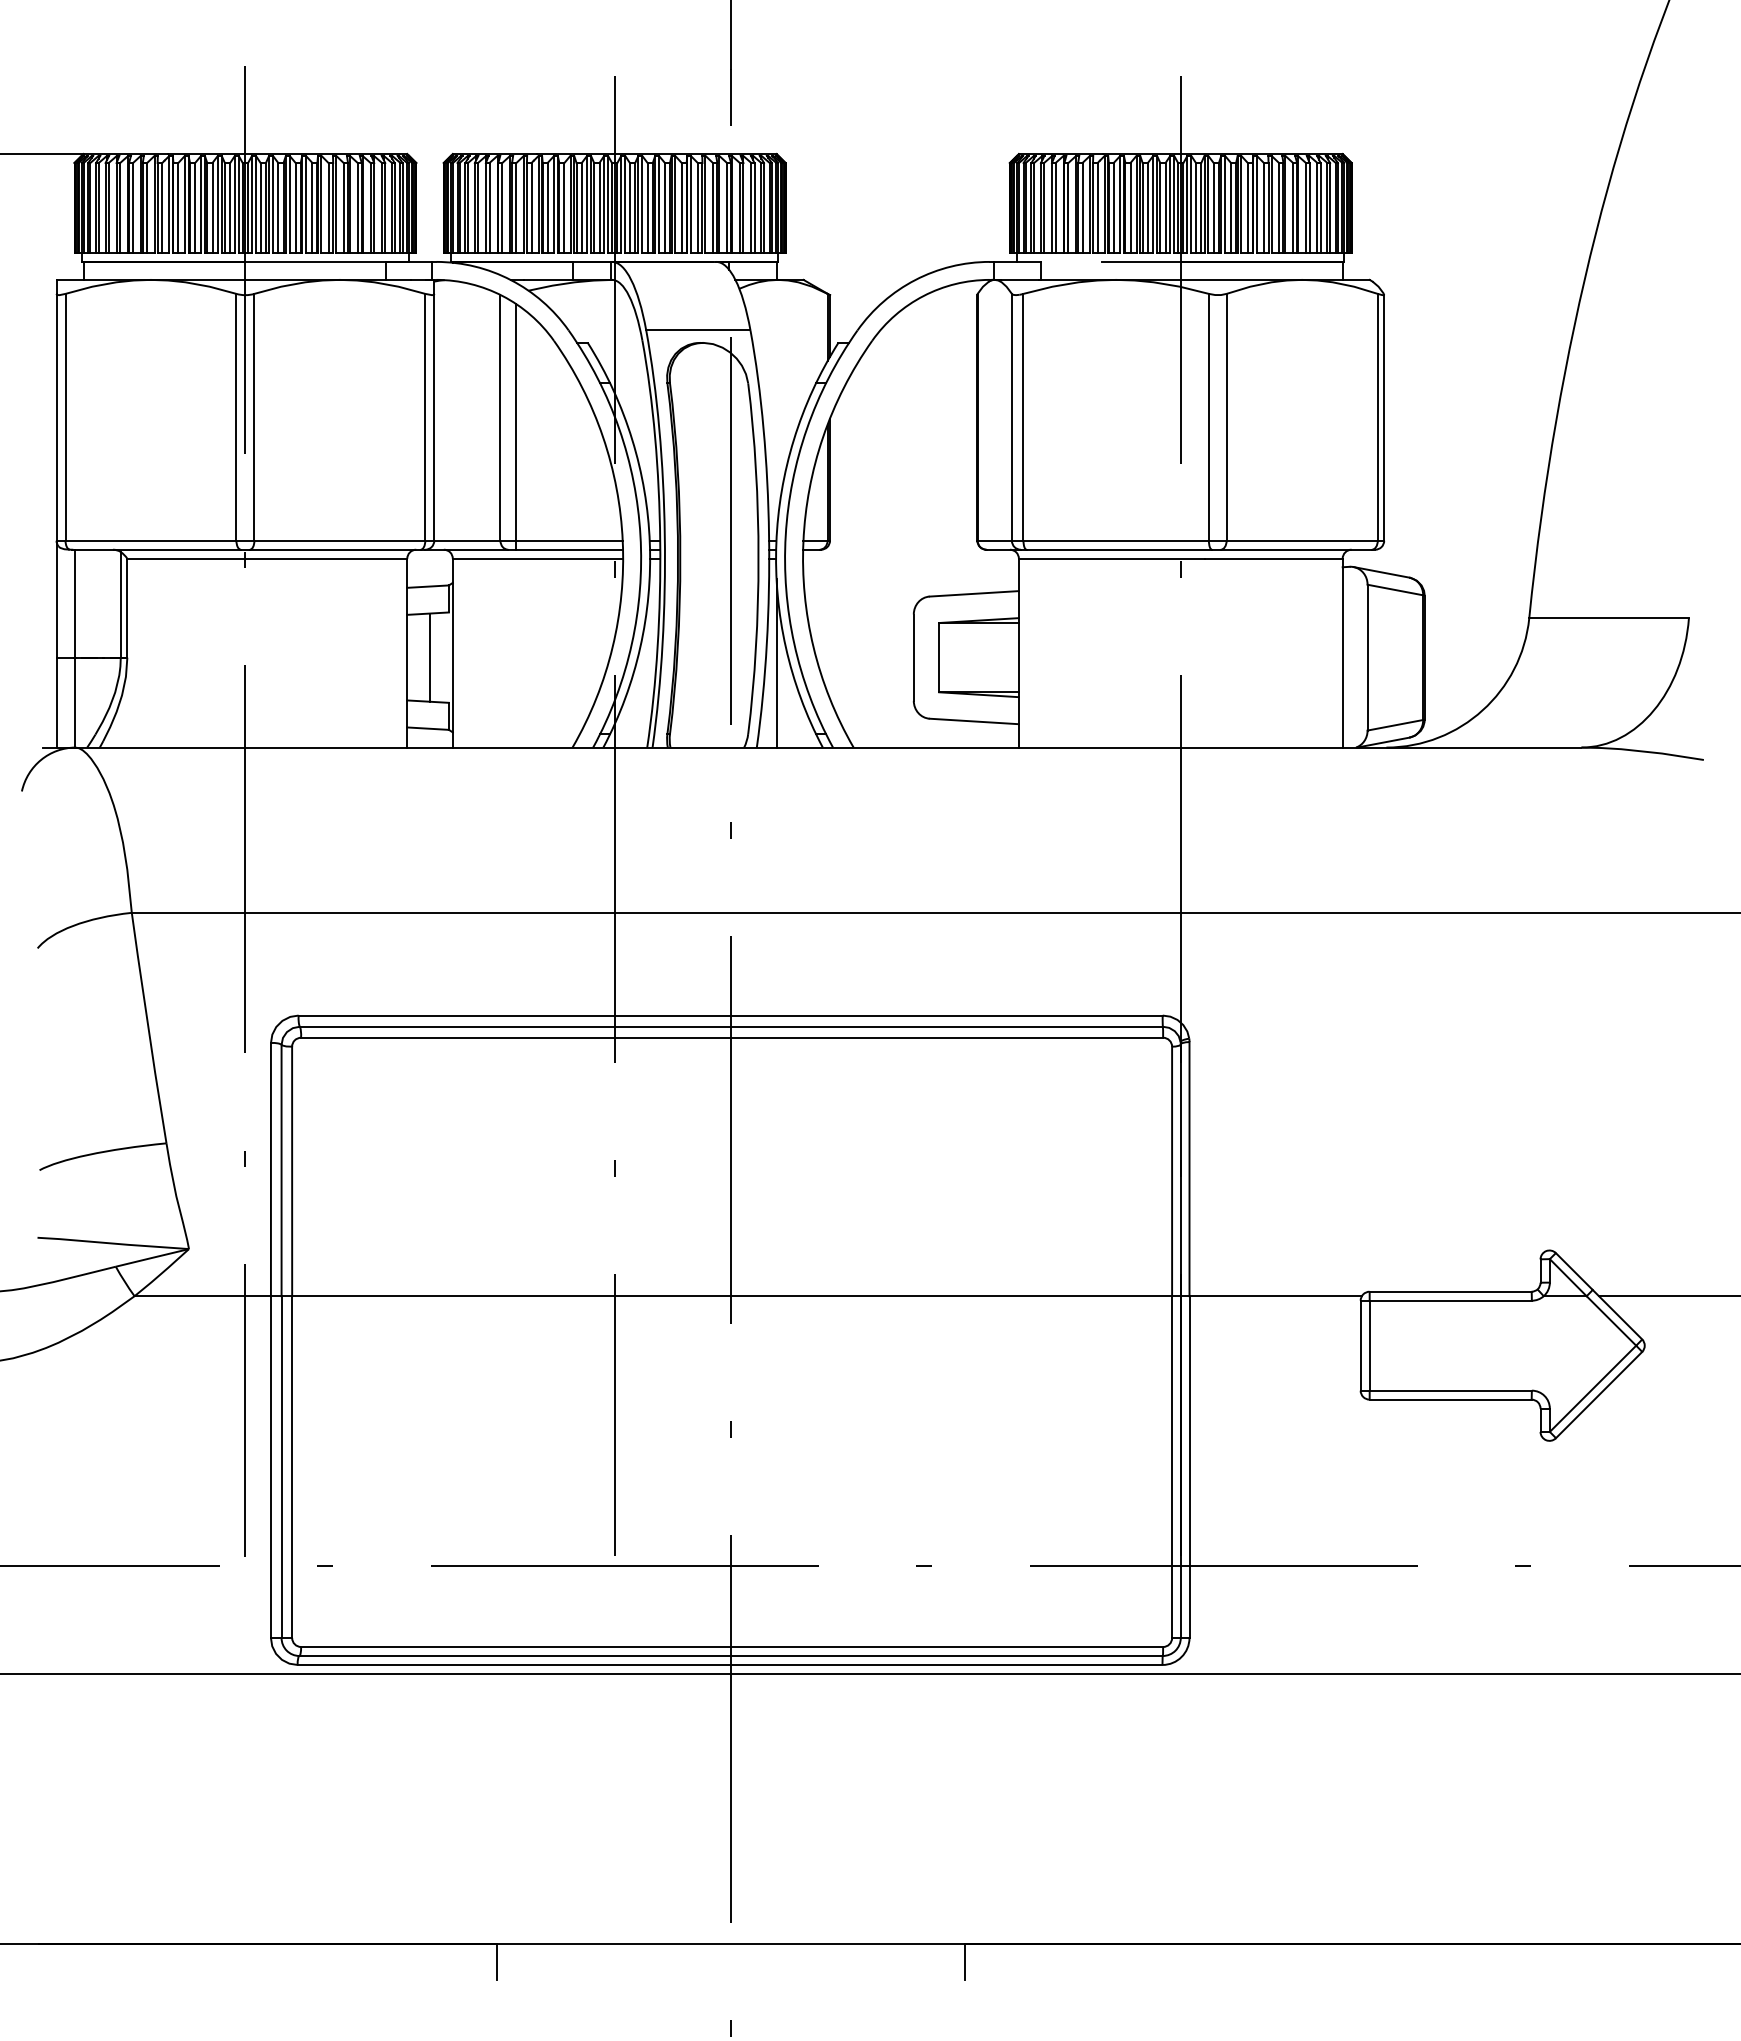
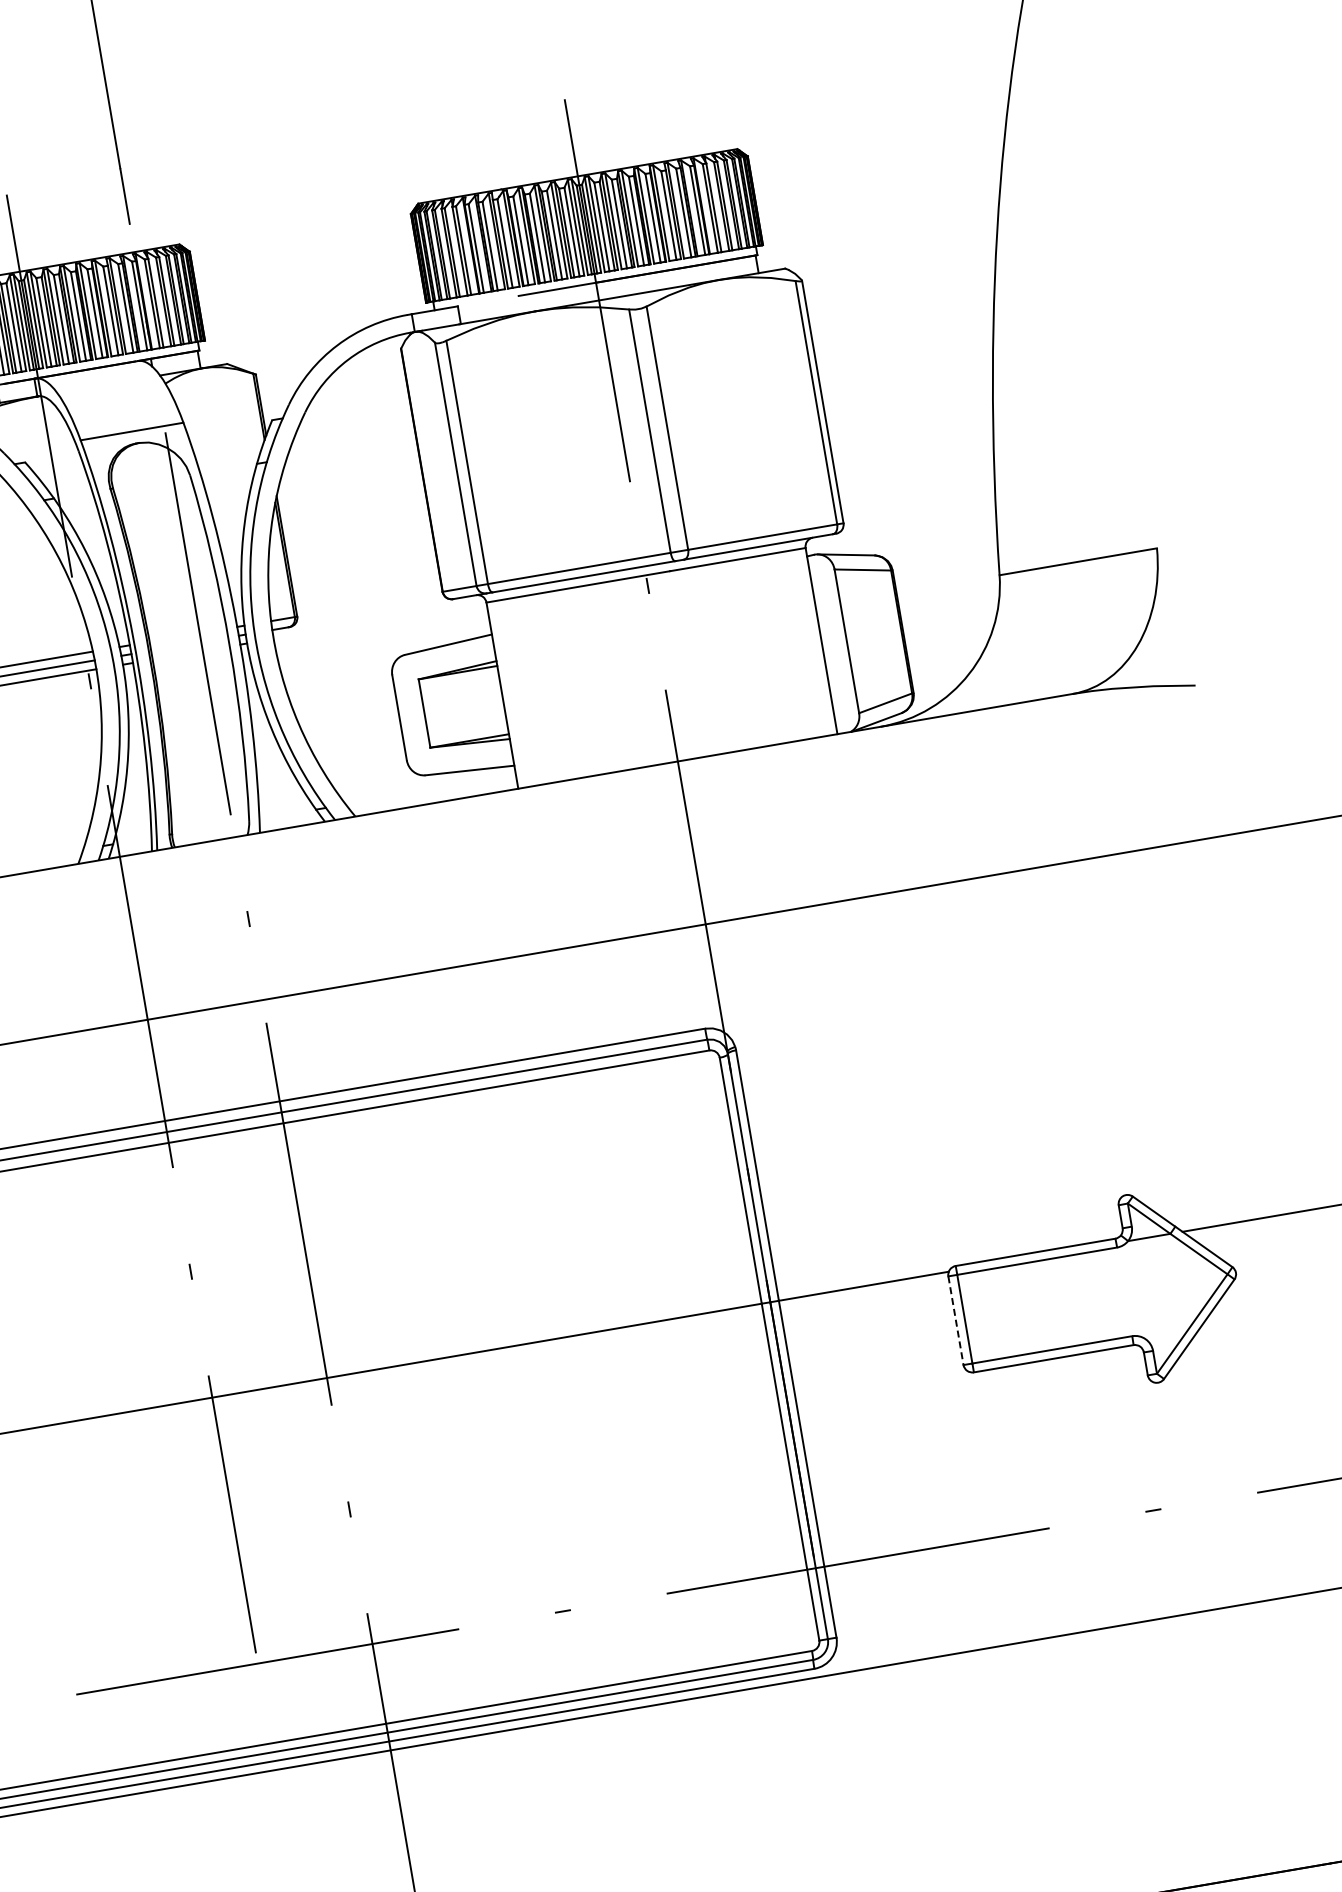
line: (776, 663) -> (265, 746), removed
line: (1360, 1345) -> (955, 1320), solid -> dashed

